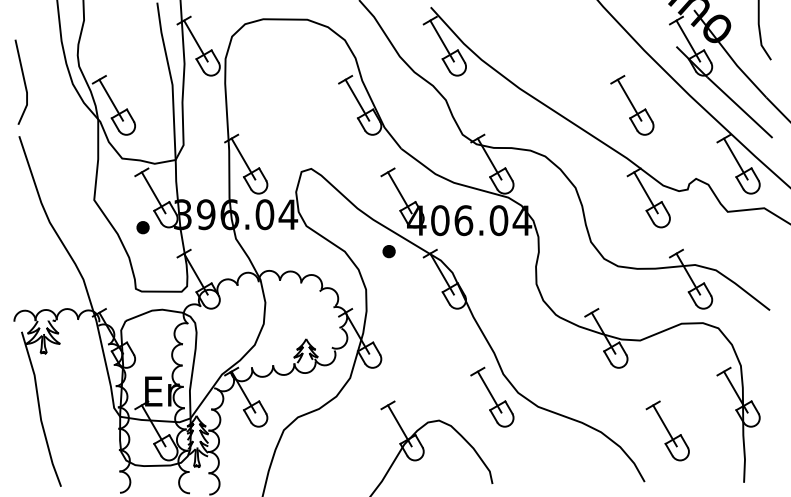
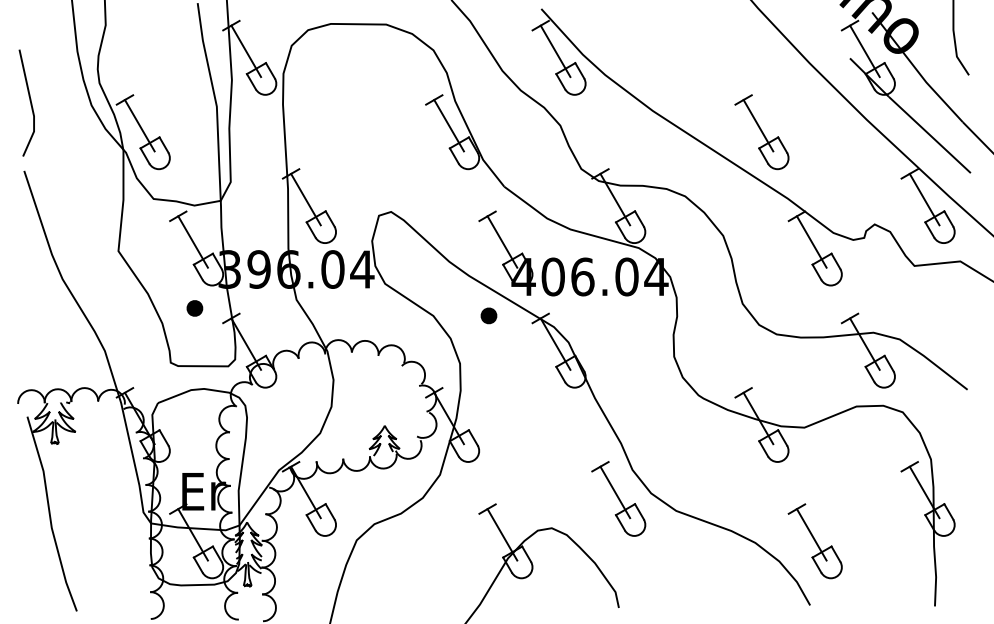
part: (632, 105) -> (762, 132), moved
part: (142, 227) -> (194, 308), moved
part: (667, 430) -> (814, 540), moved

